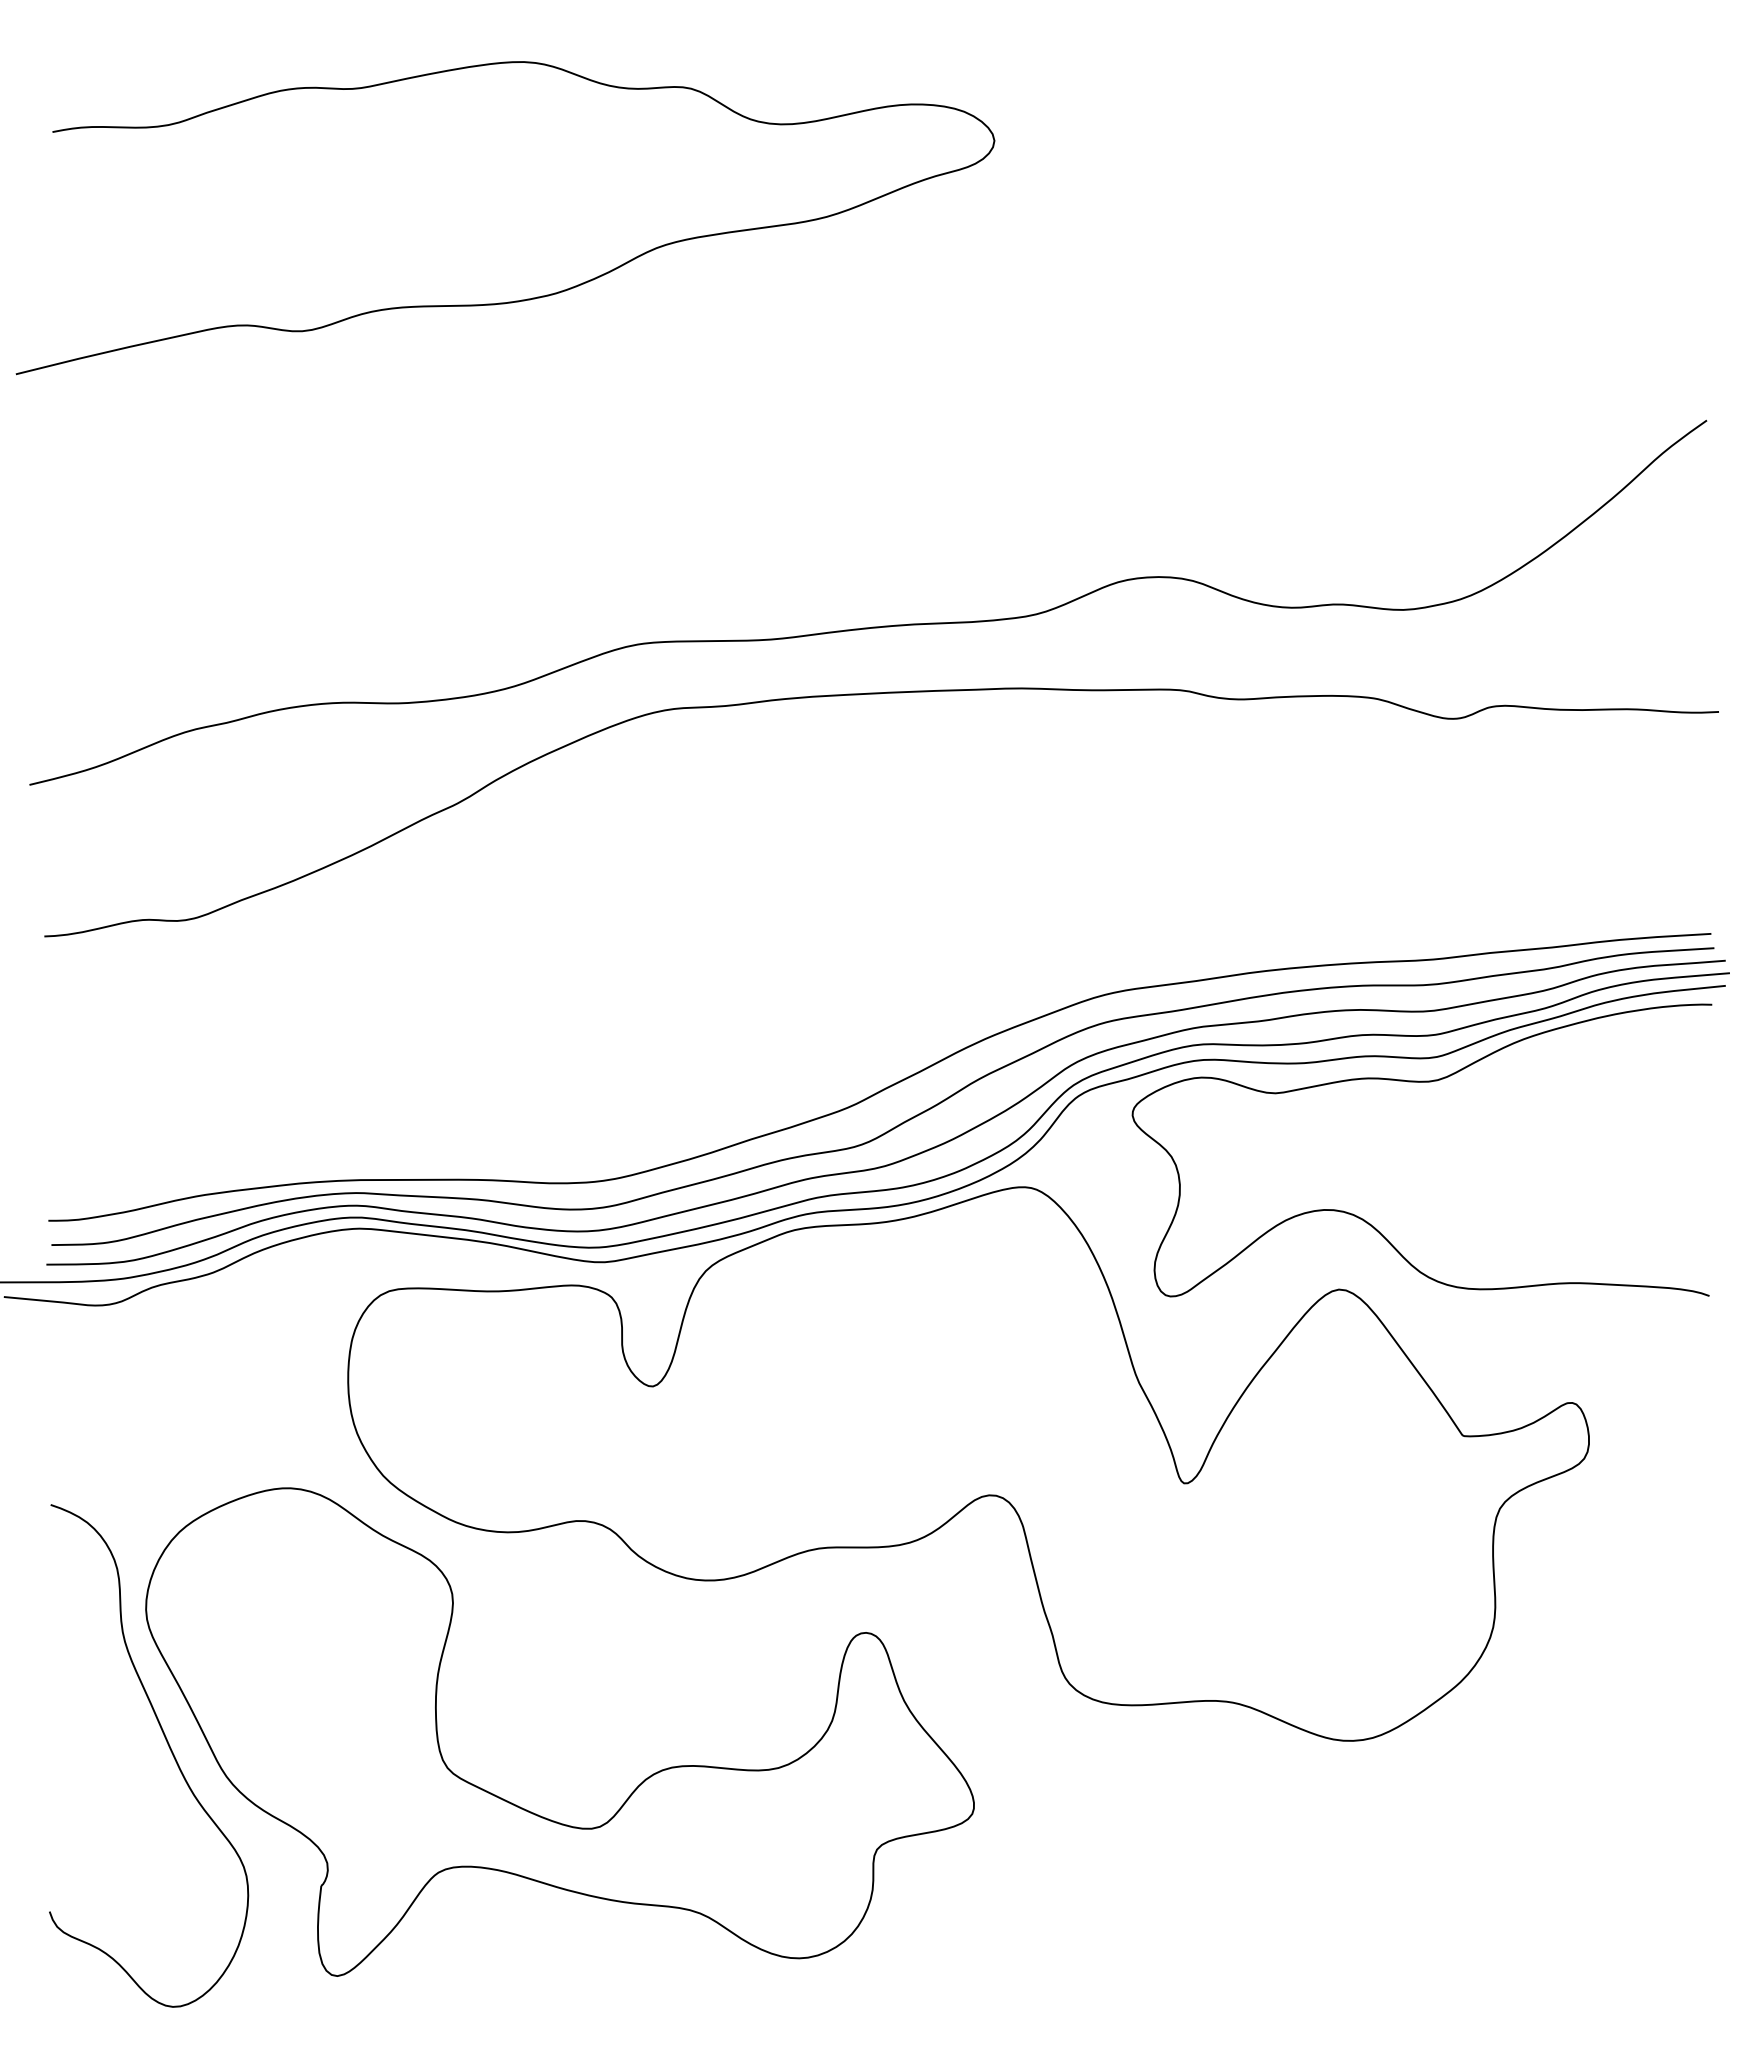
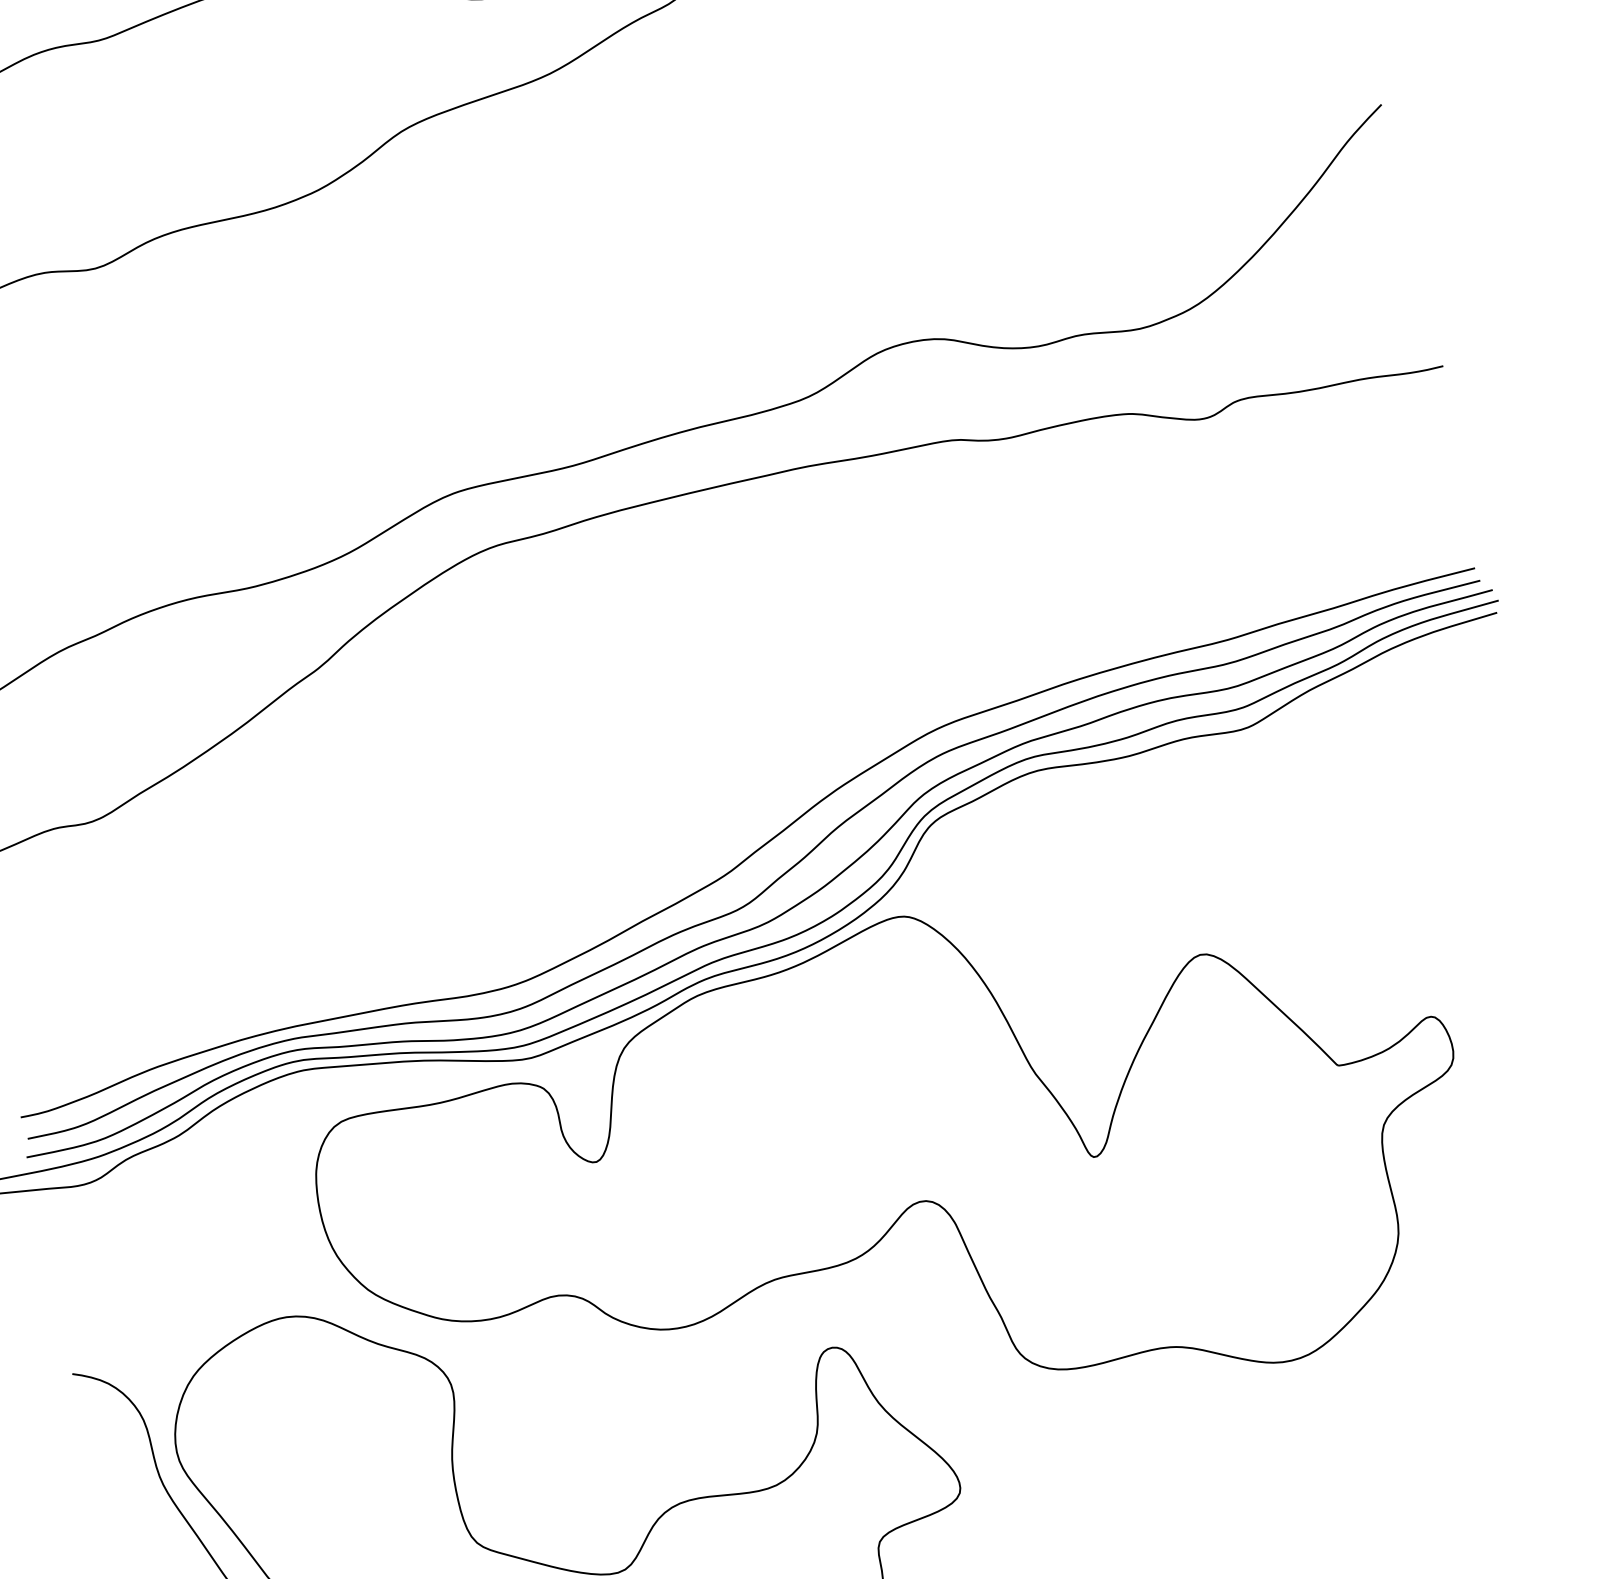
curve: (1421, 1082) -> (1238, 753), removed

